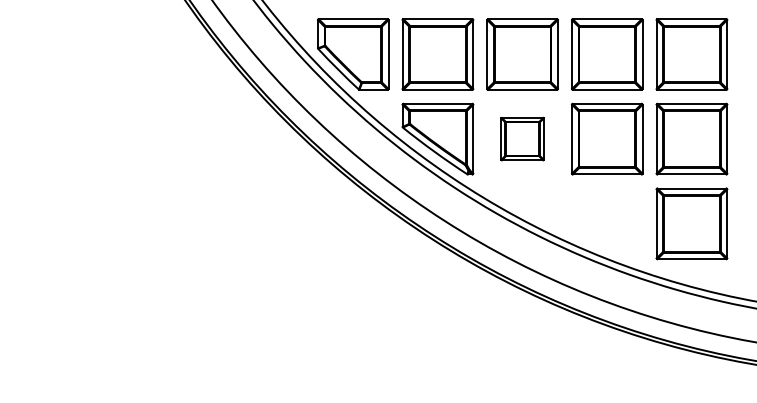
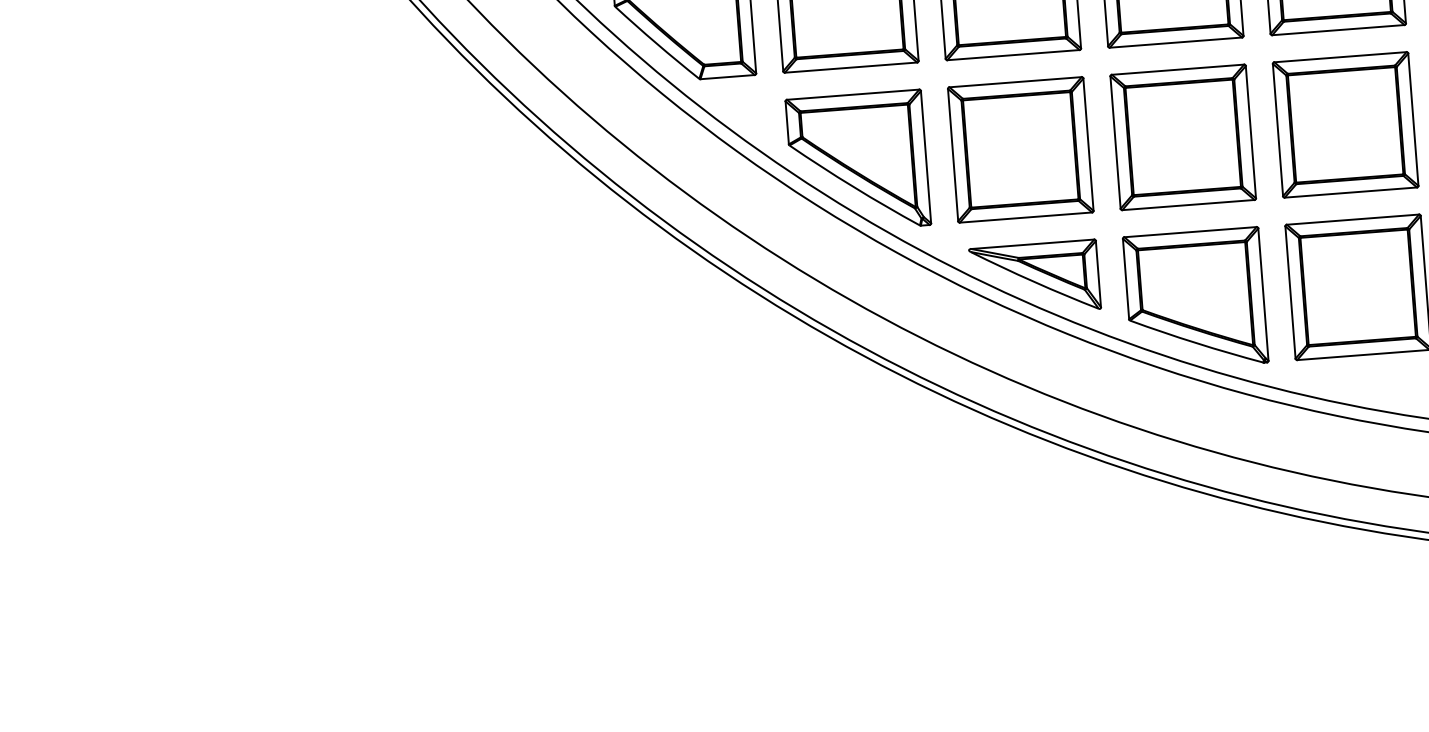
part: (522, 138) -> (1020, 148), size x1.67
part: (524, 206) -> (1034, 278), added
part: (607, 223) -> (1196, 299), added

